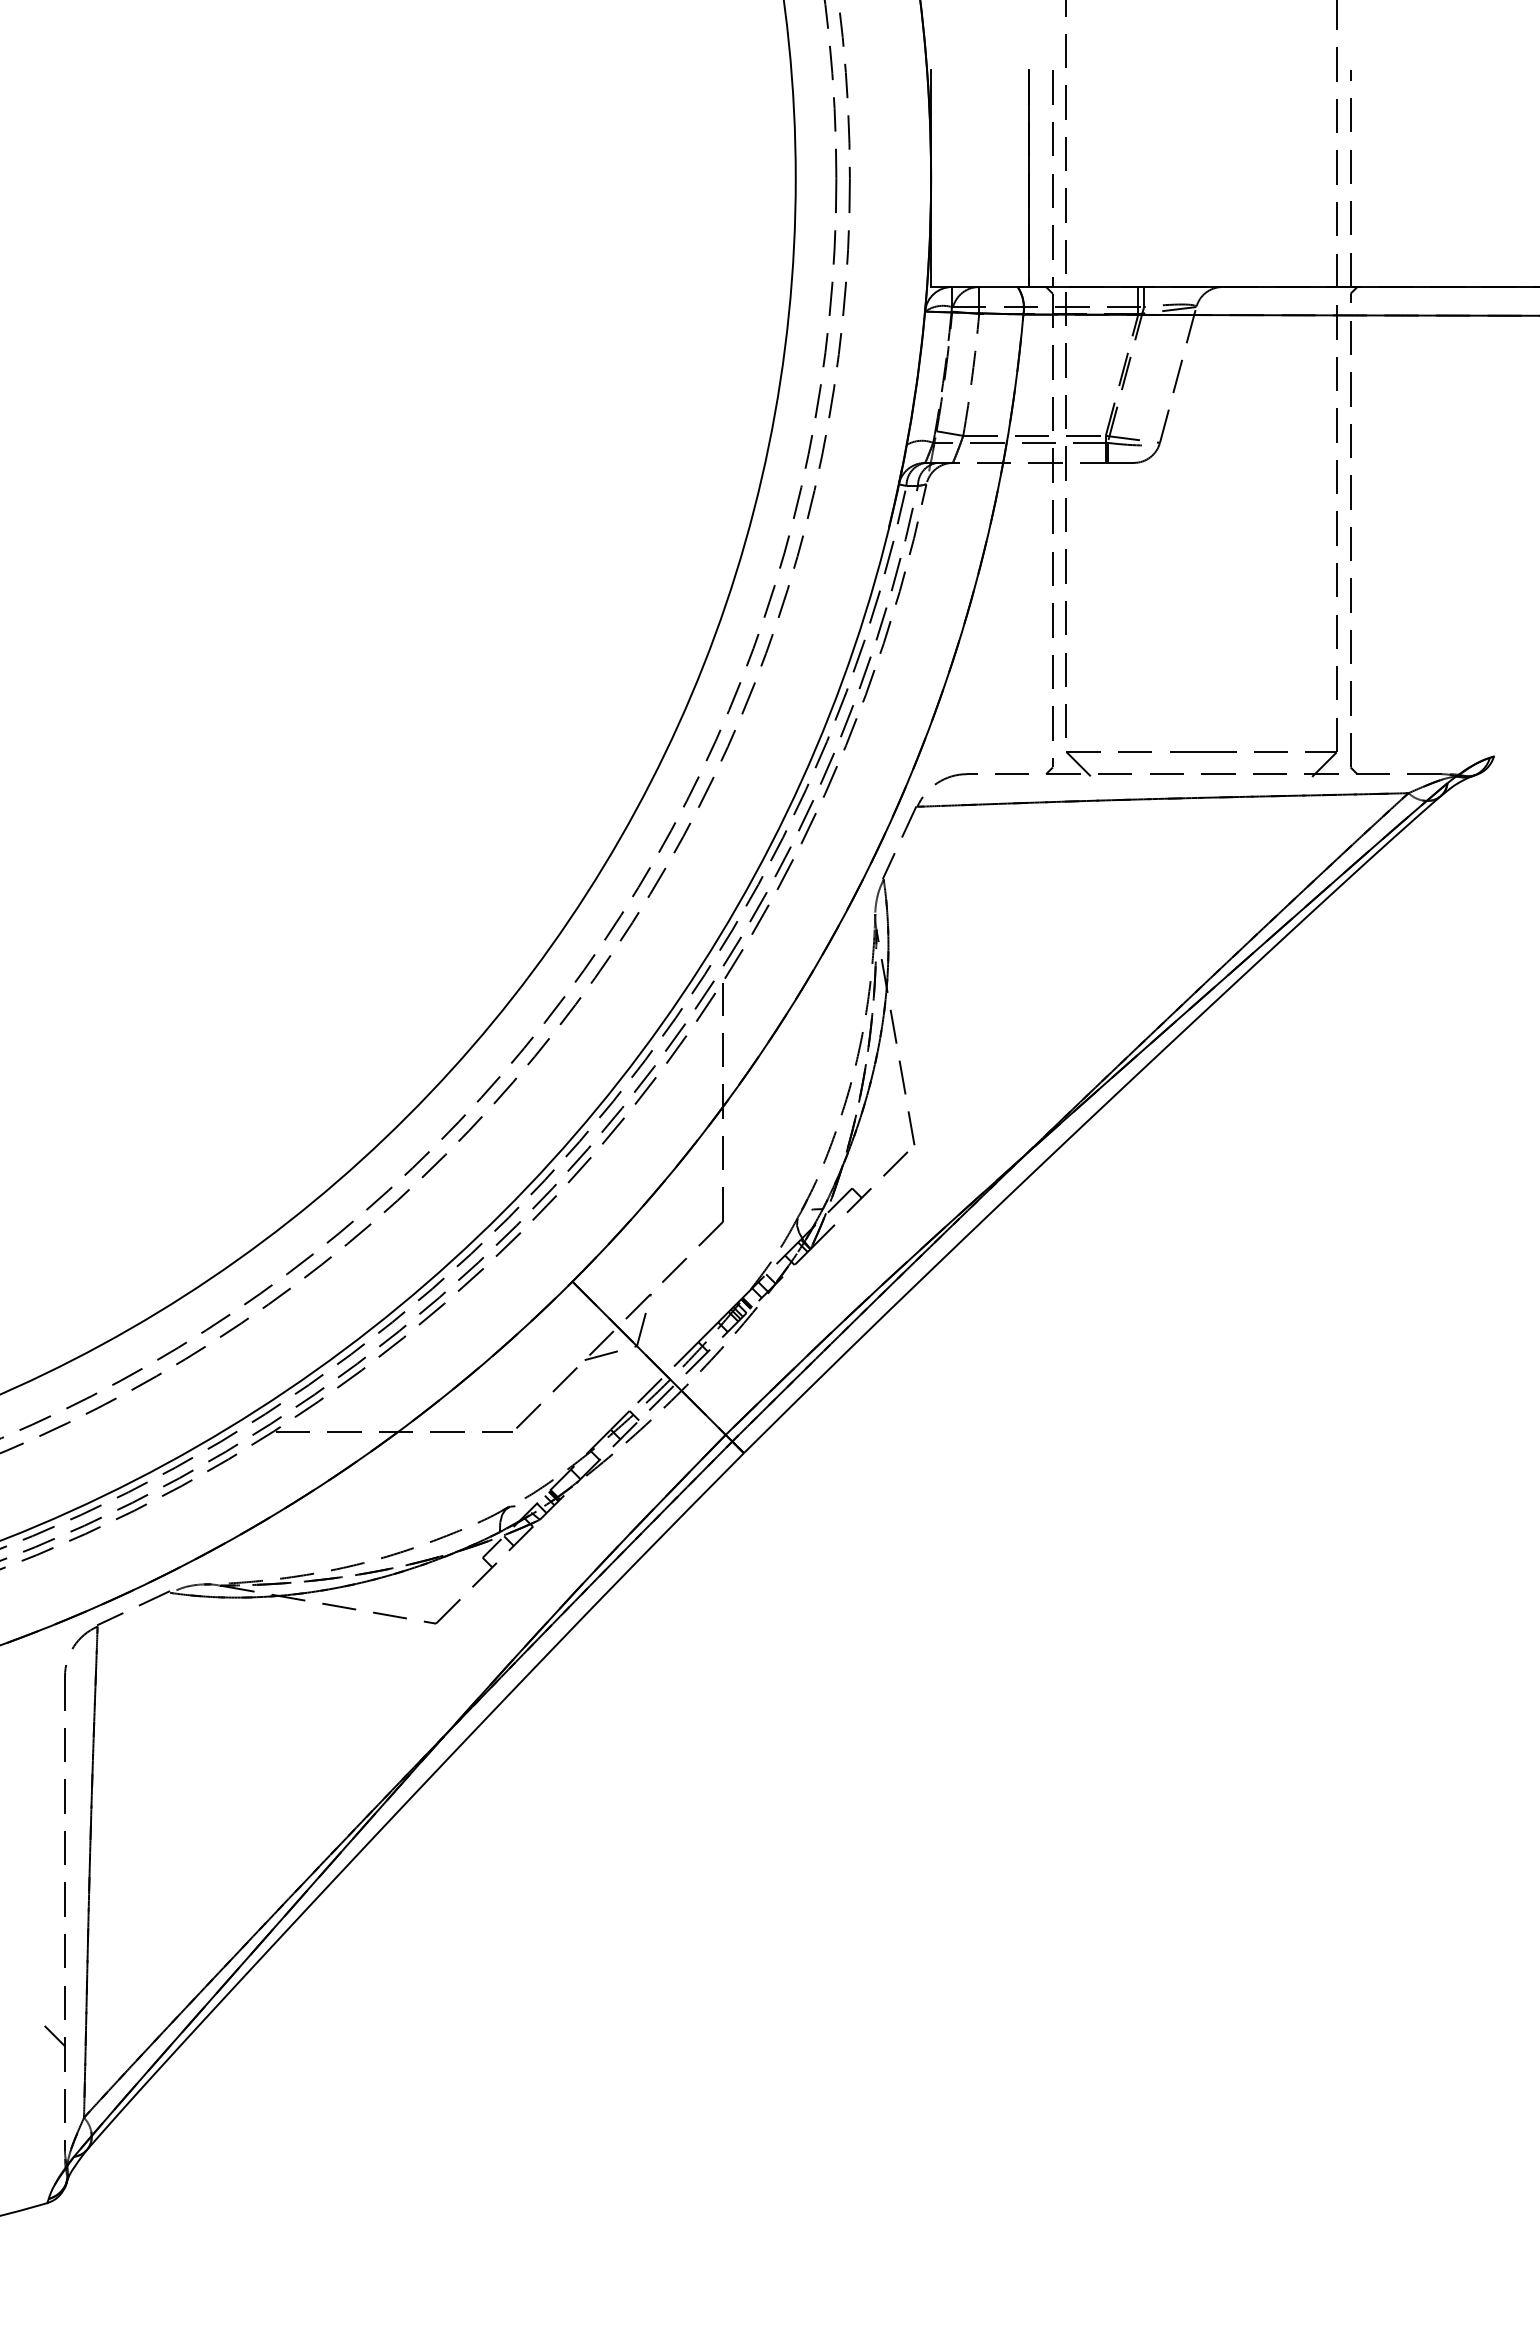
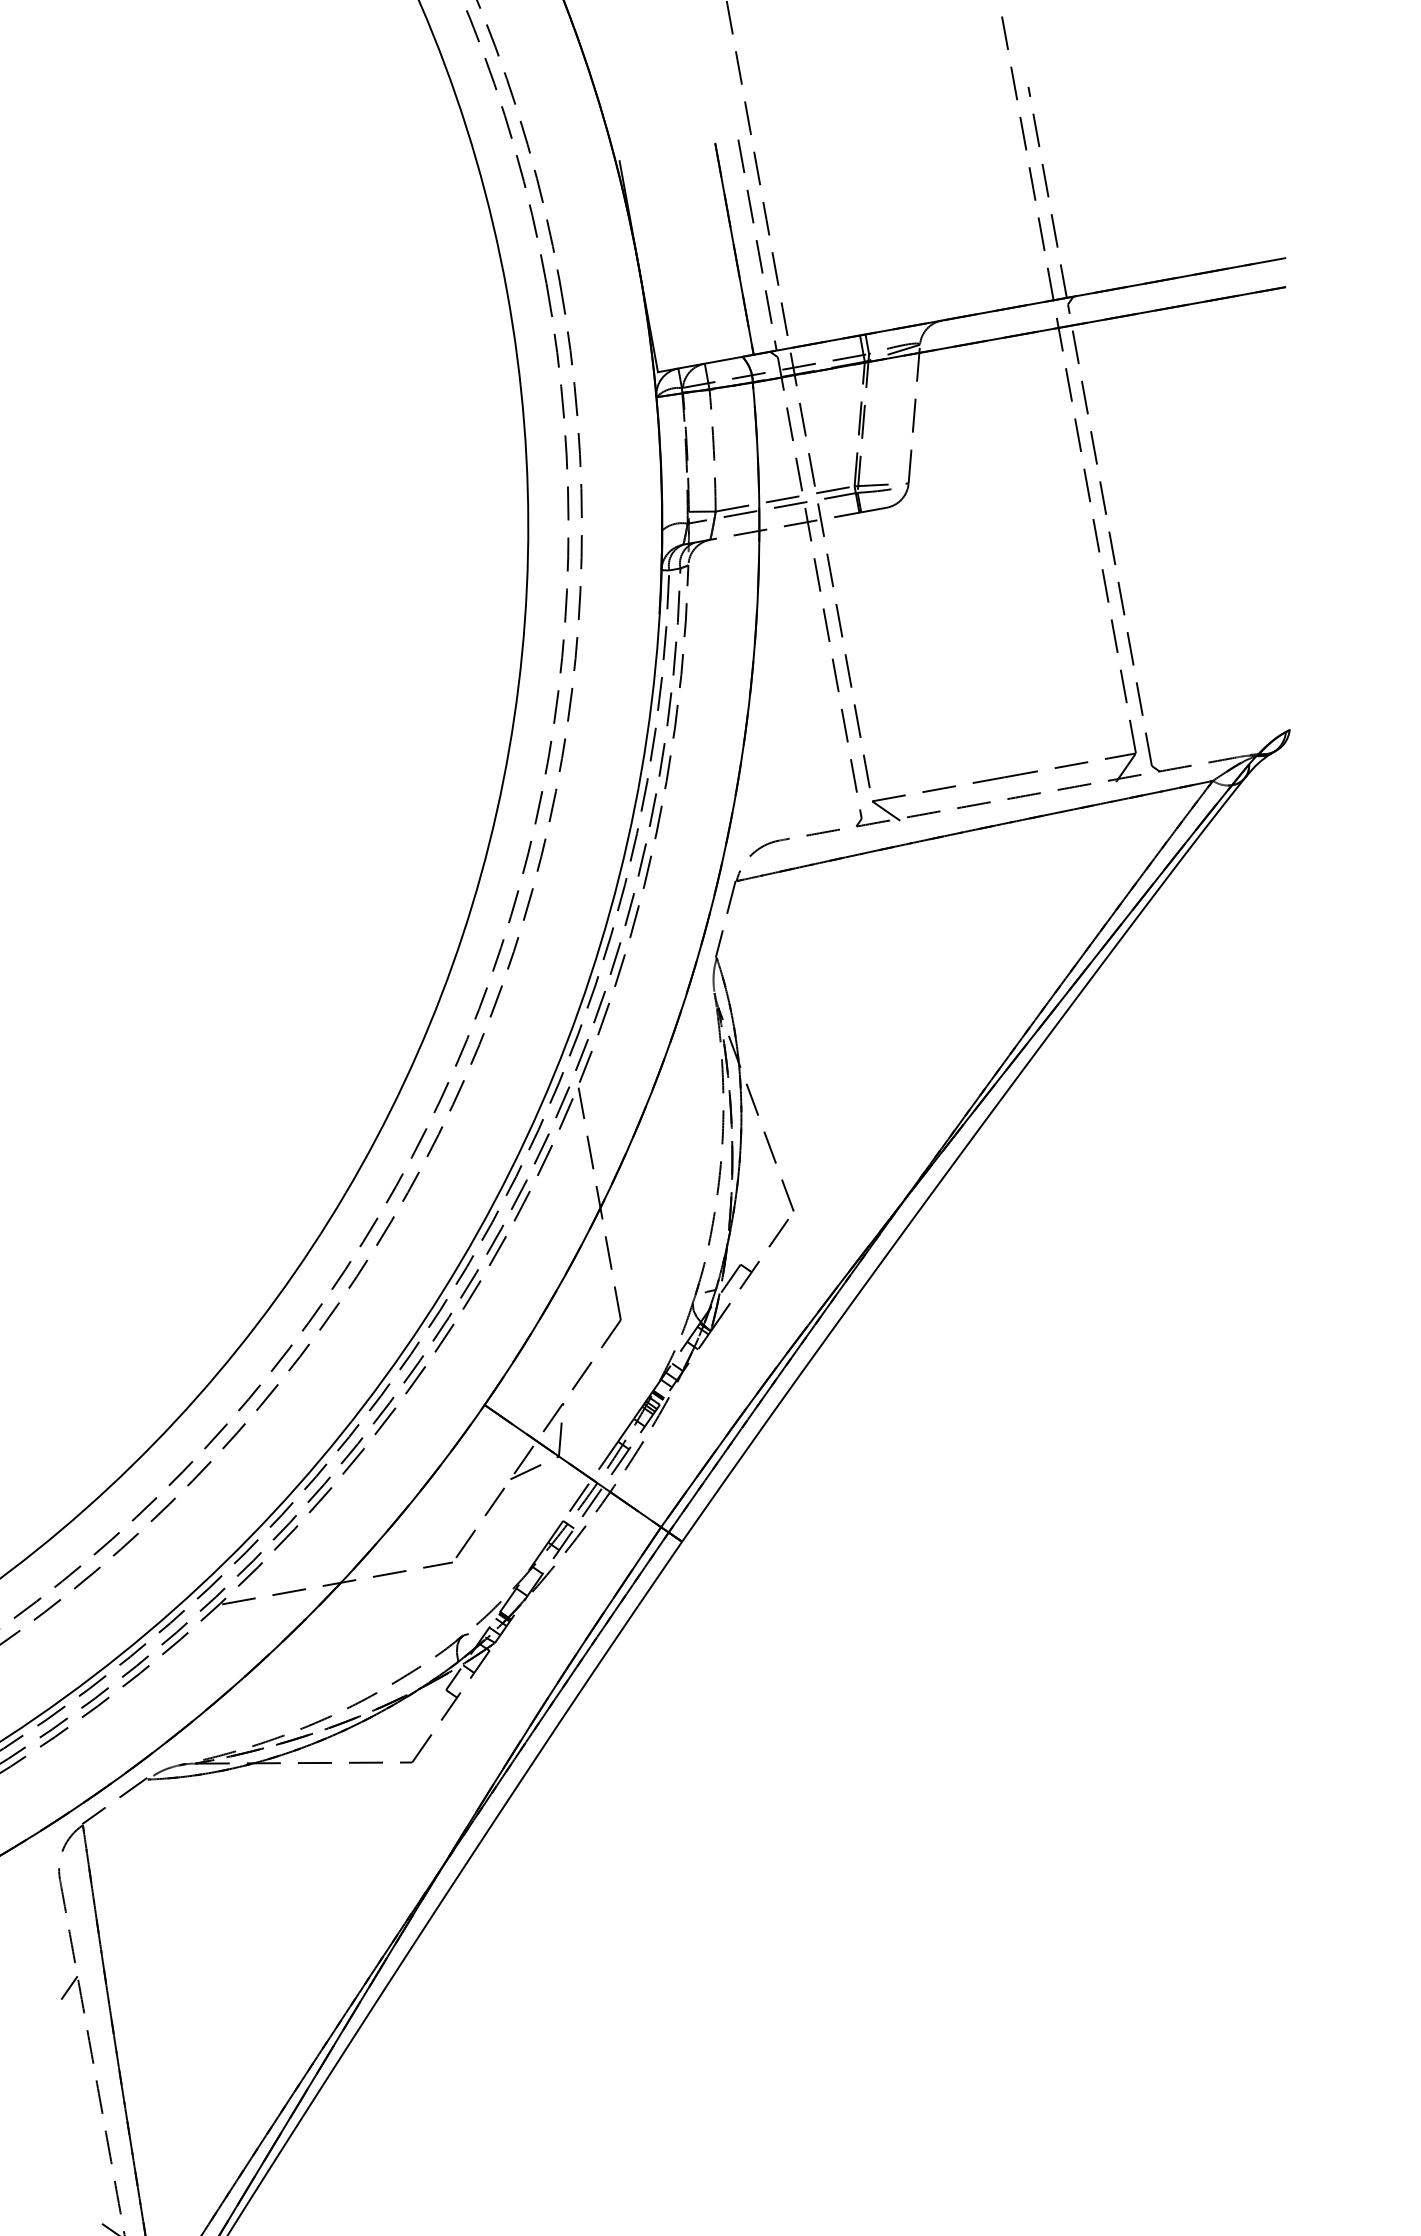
line: (54, 1785) -> (69, 1987), added

